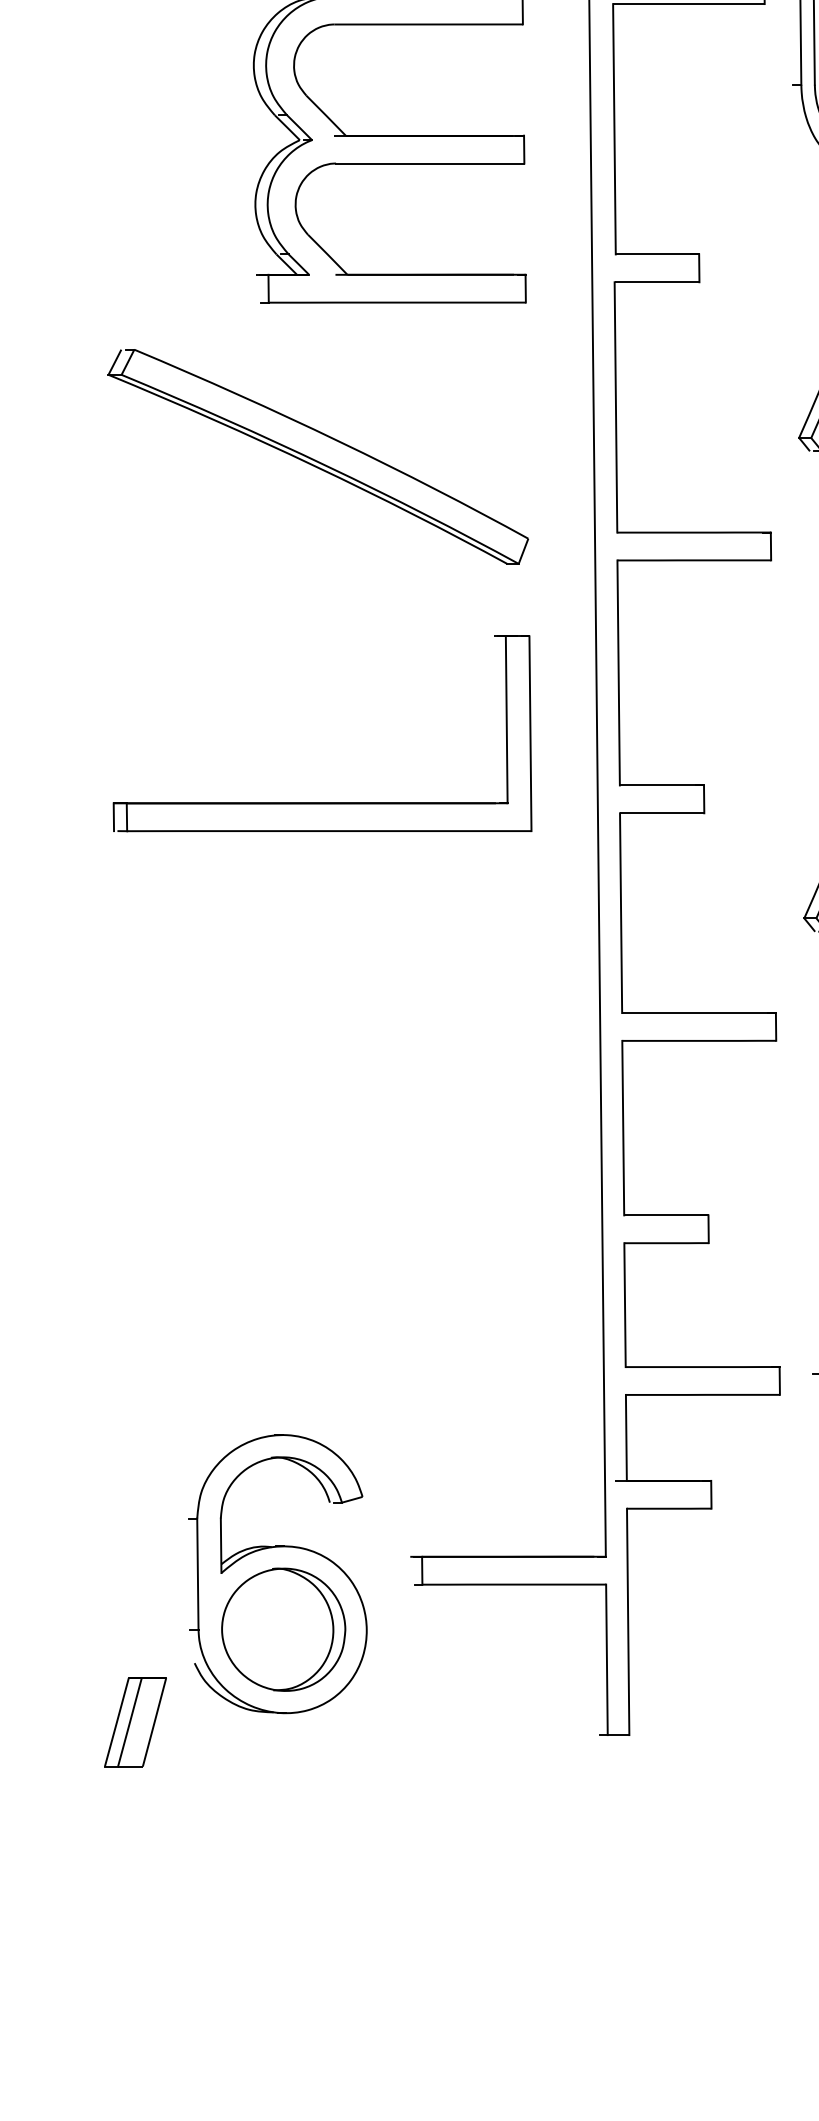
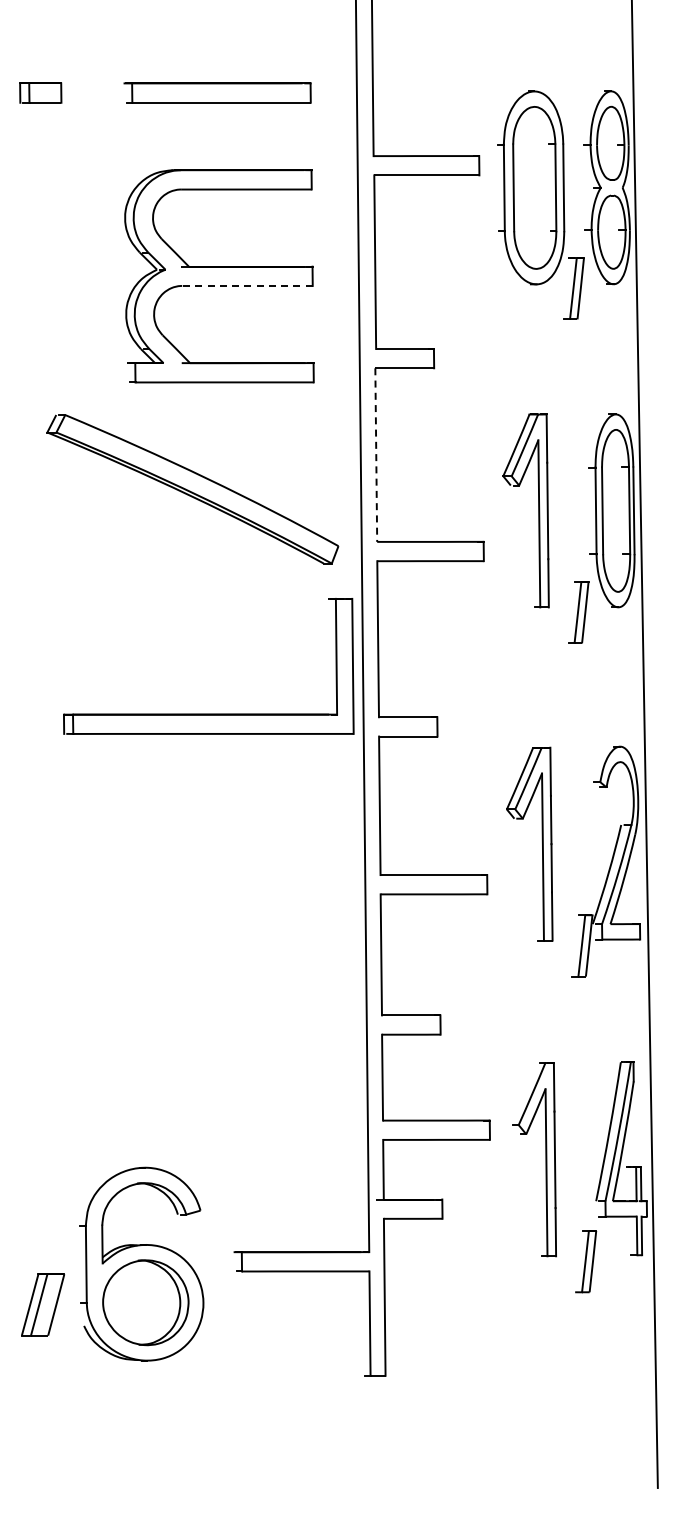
line: (428, 162) -> (246, 285), solid -> dashed
line: (616, 408) -> (376, 455), solid -> dashed
part: (317, 457) -> (192, 489), moved
part: (322, 801) -> (208, 713), moved
part: (136, 1721) -> (43, 1304), moved

